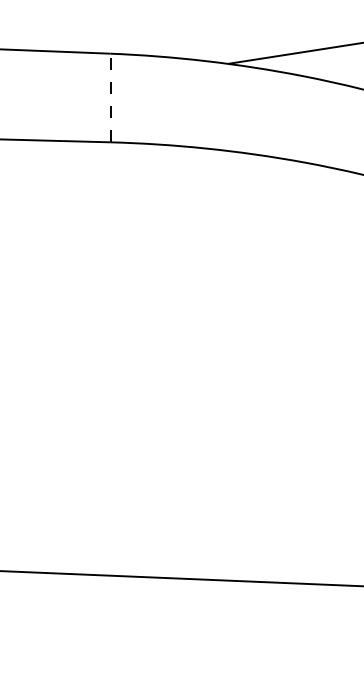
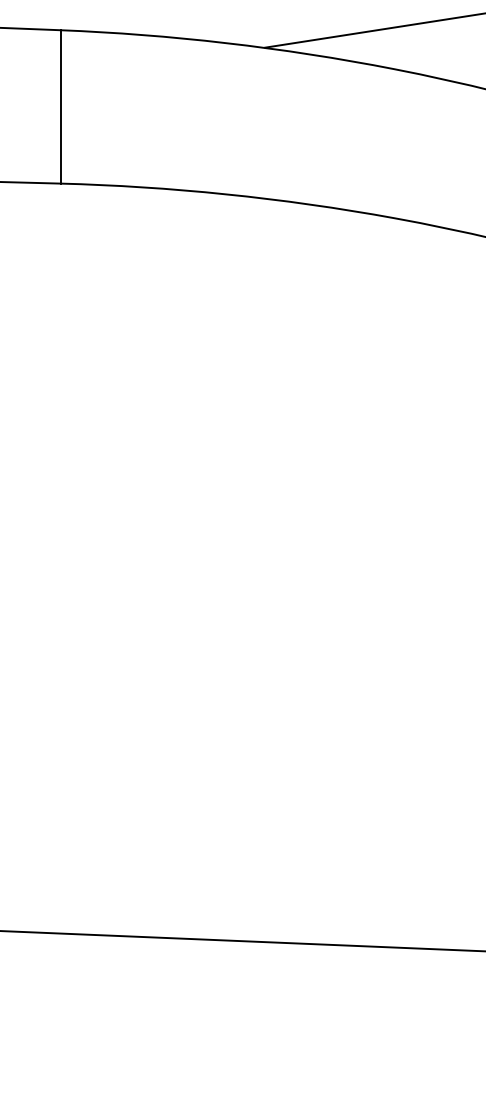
line: (110, 97) -> (60, 106), dashed -> solid

